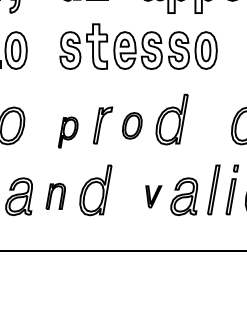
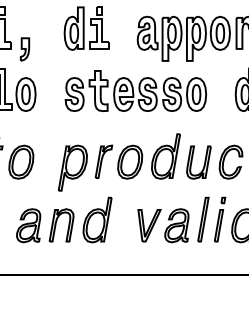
part: (132, 125) -> (130, 161), size x1.43
part: (208, 126) -> (198, 162), added
part: (67, 131) -> (72, 167), size x1.67
part: (55, 196) -> (61, 225), size x1.43
part: (153, 196) -> (149, 225), size x1.67

